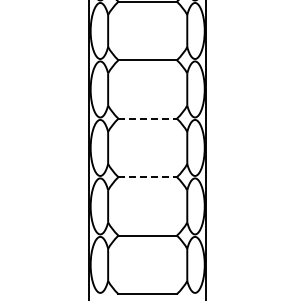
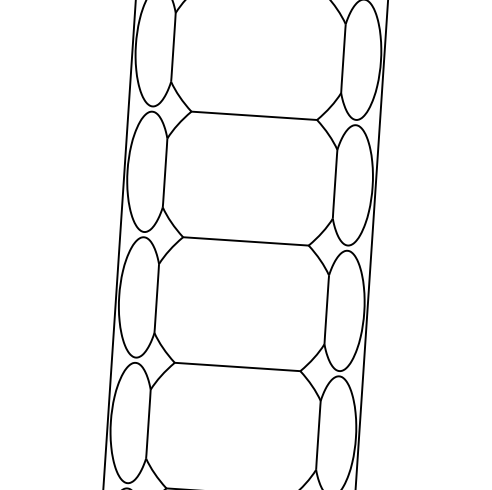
line: (148, 118) -> (247, 241), dashed -> solid
line: (148, 177) -> (239, 367), dashed -> solid

